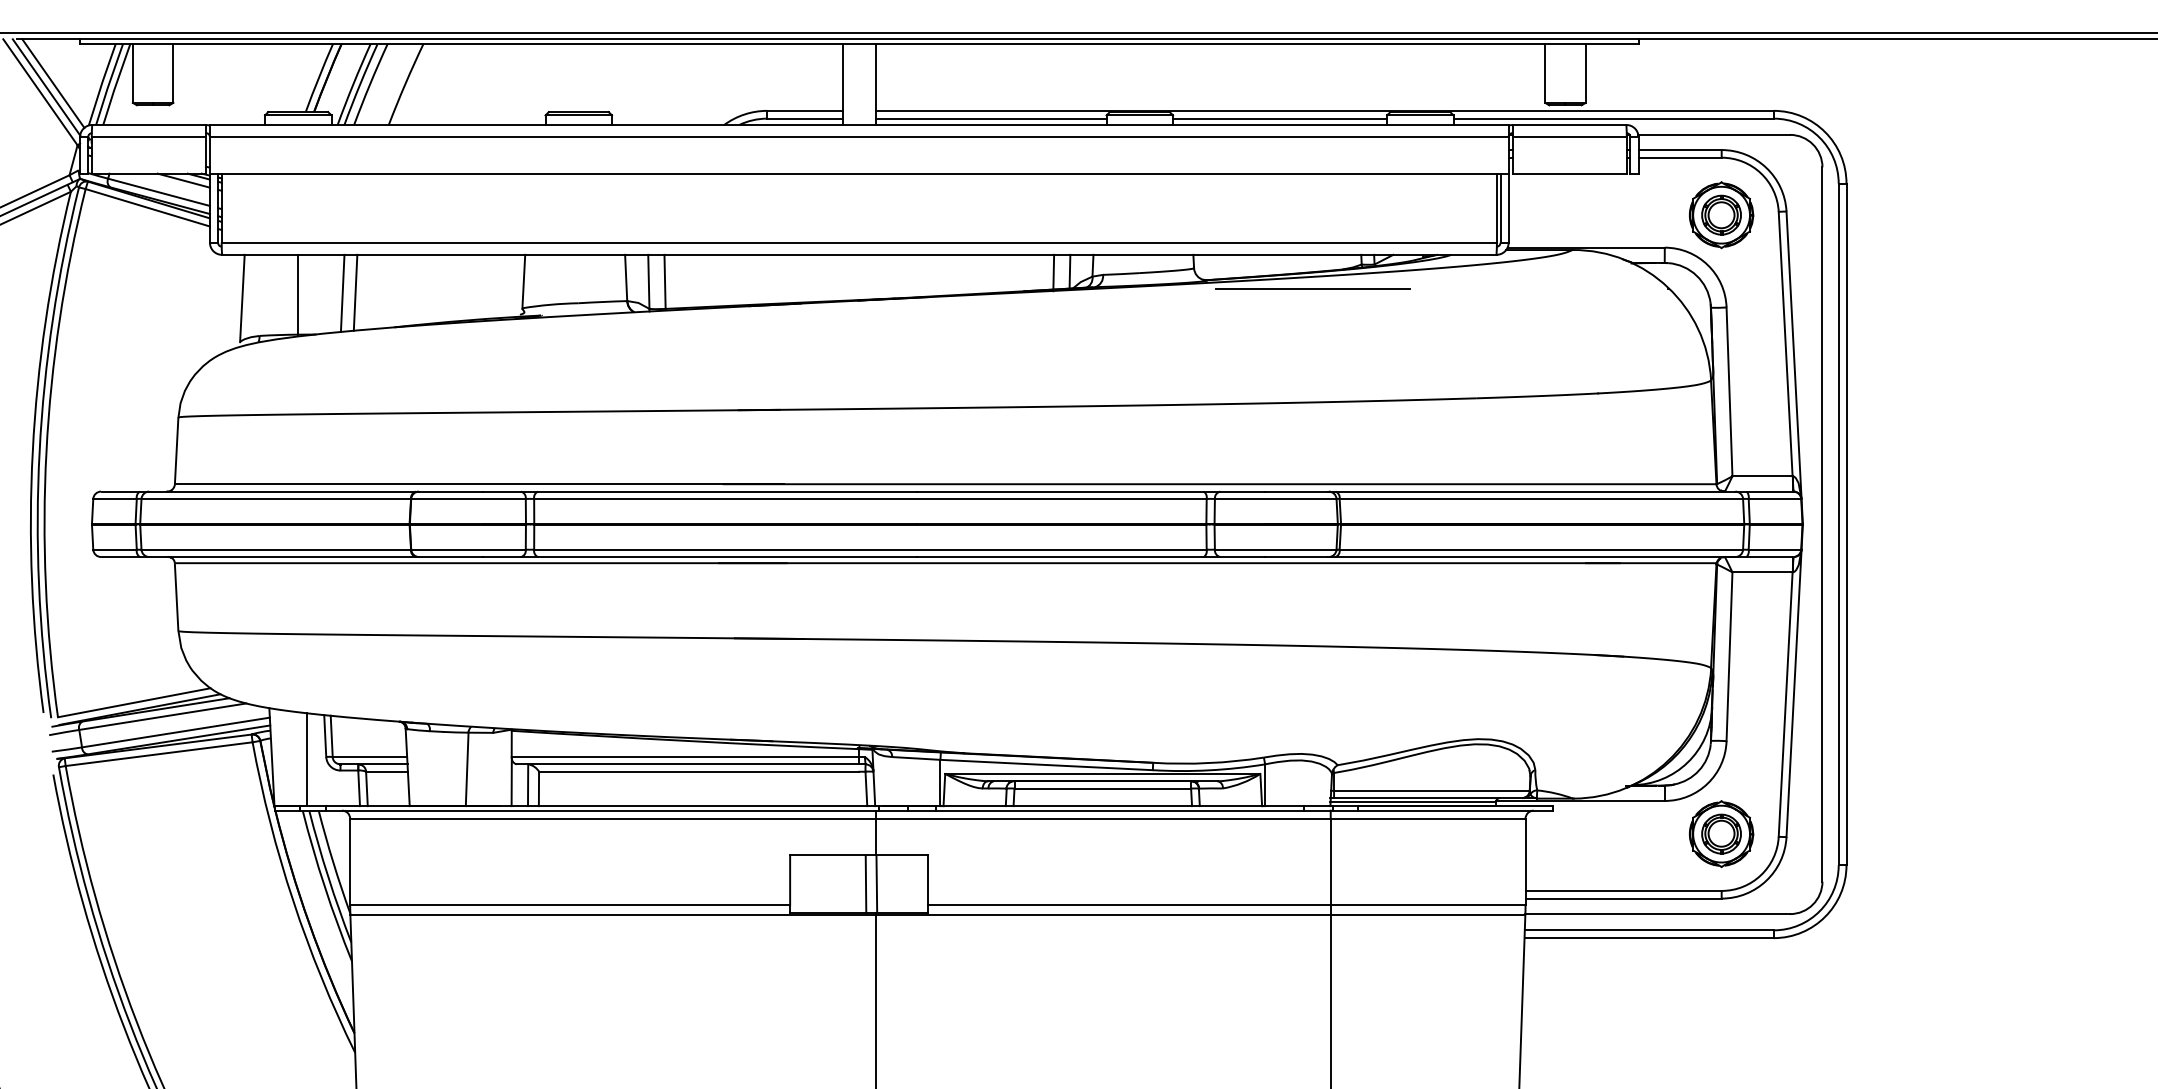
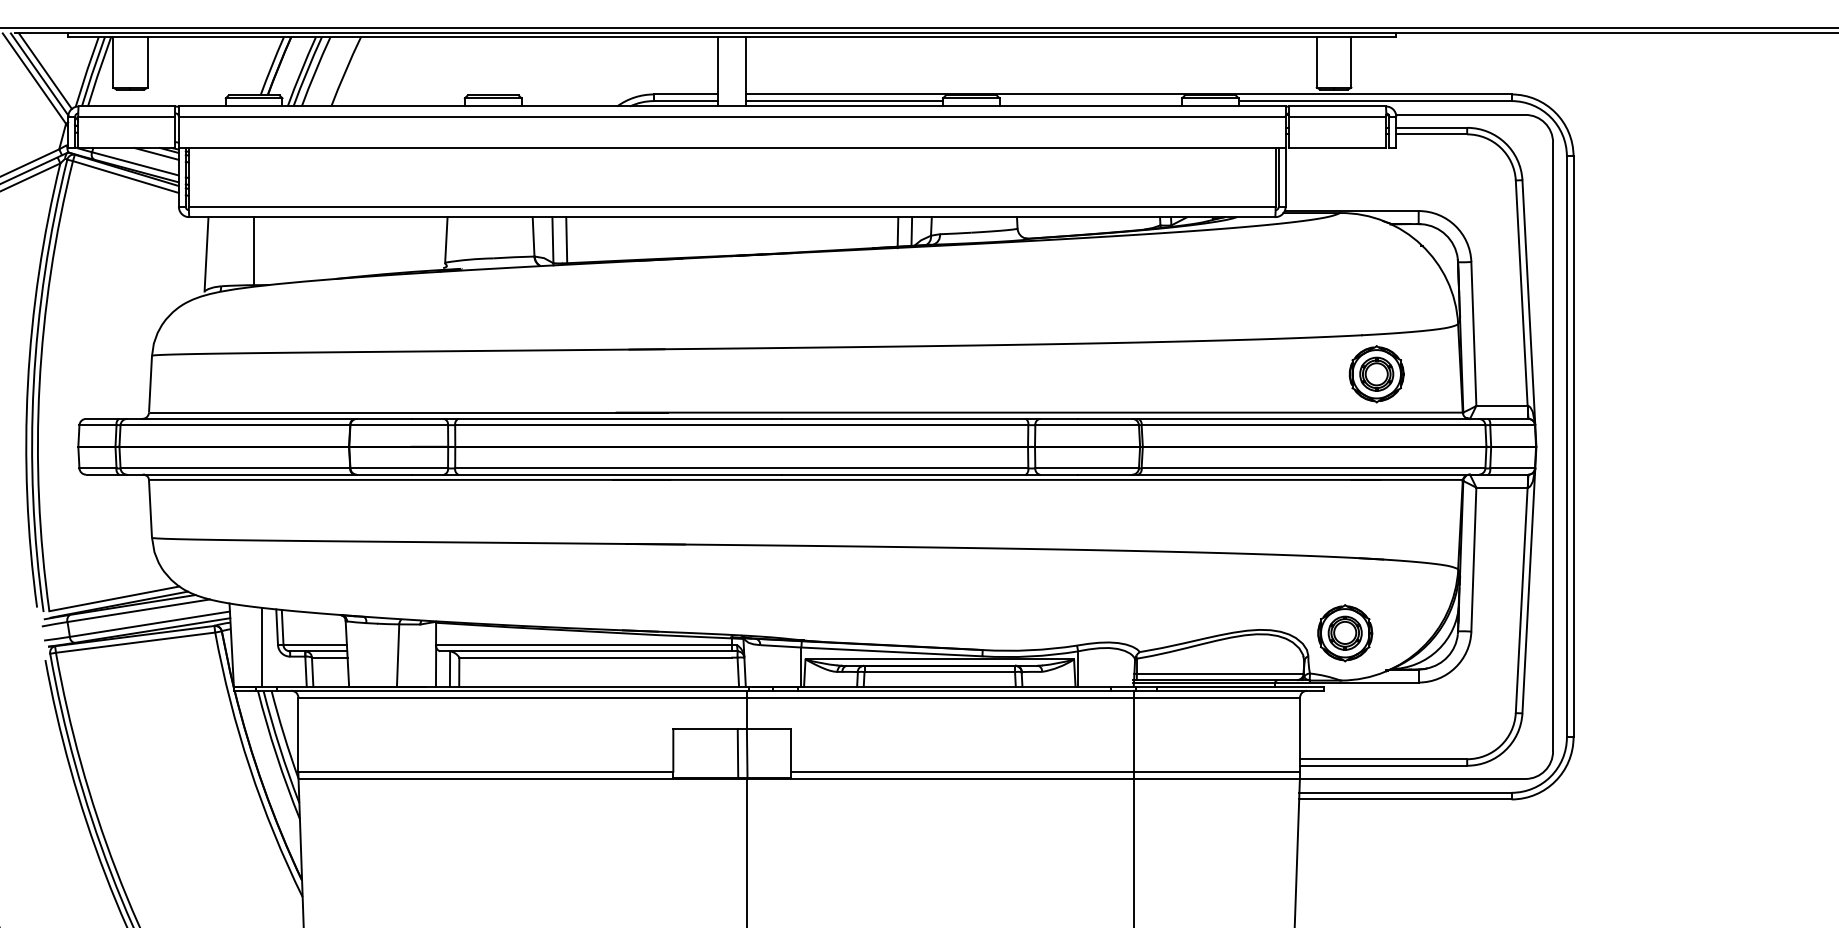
line: (1280, 118) -> (1091, 100), removed
part: (1721, 215) -> (1376, 374), moved
line: (1312, 289) -> (1118, 246), removed
line: (342, 292) -> (291, 249), removed
line: (355, 292) -> (302, 249), removed
part: (1721, 834) -> (1345, 633), moved

